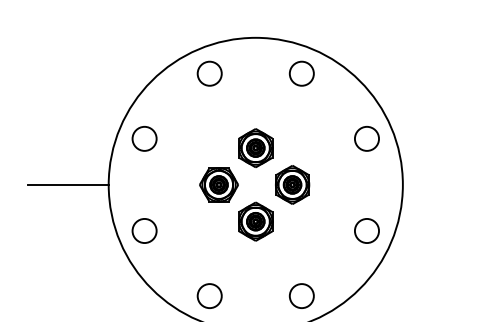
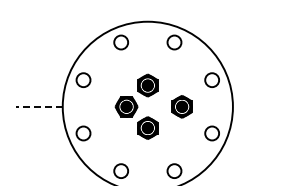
line: (66, 184) -> (38, 106), solid -> dashed
part: (291, 184) -> (181, 106), moved

